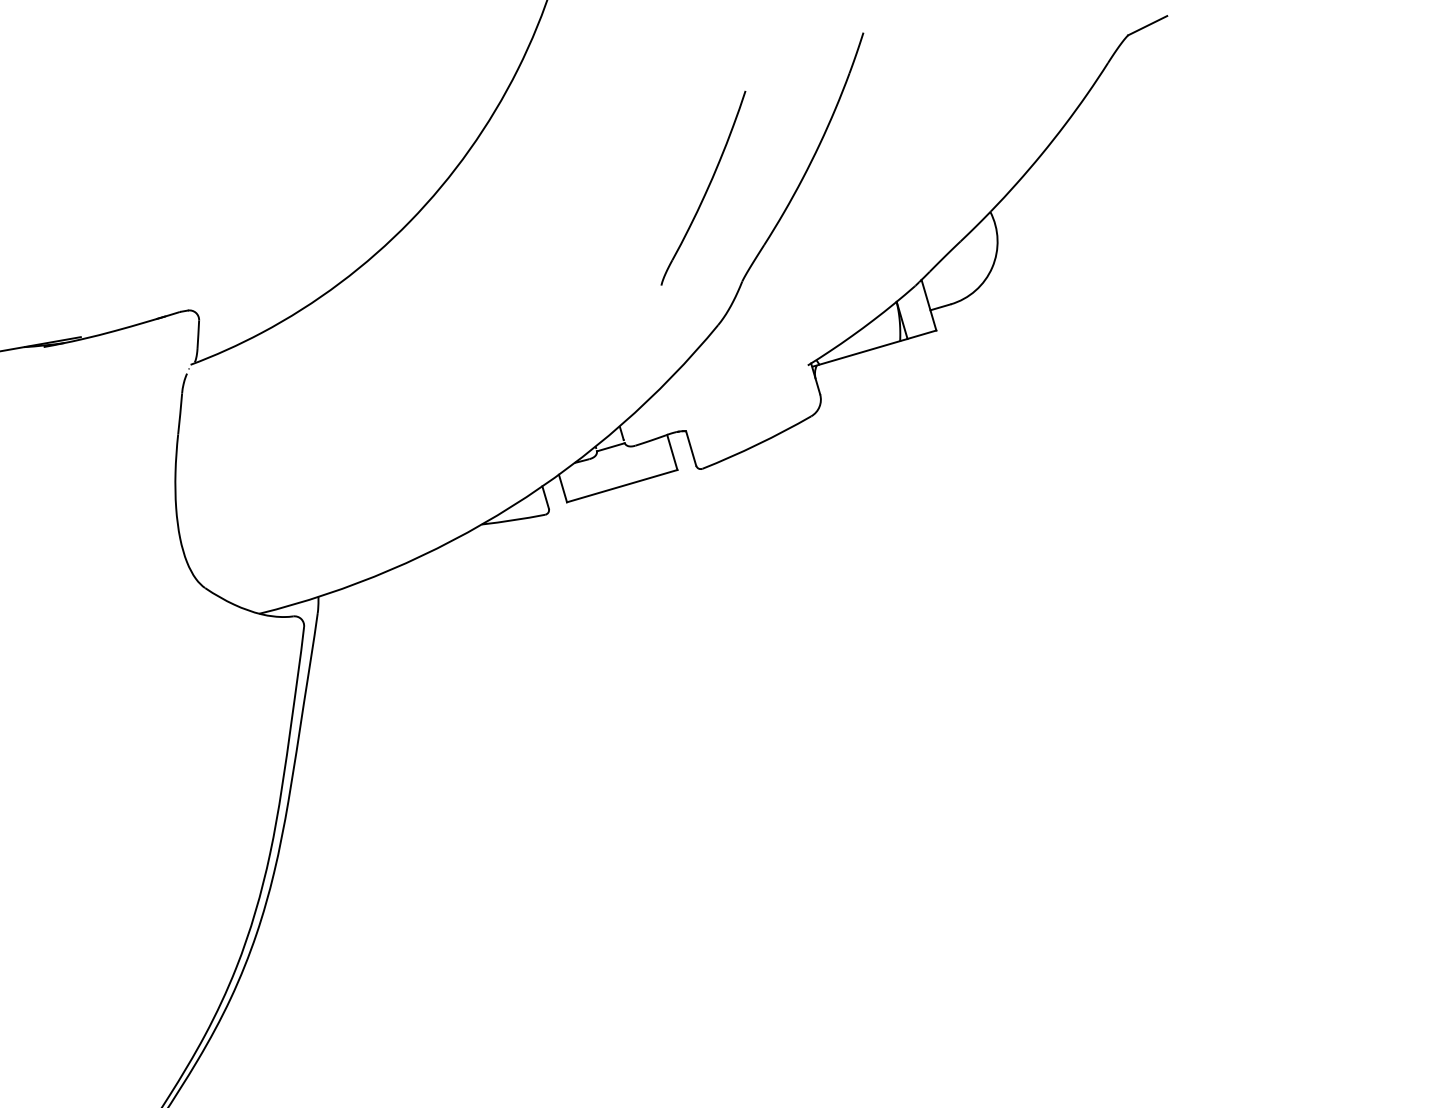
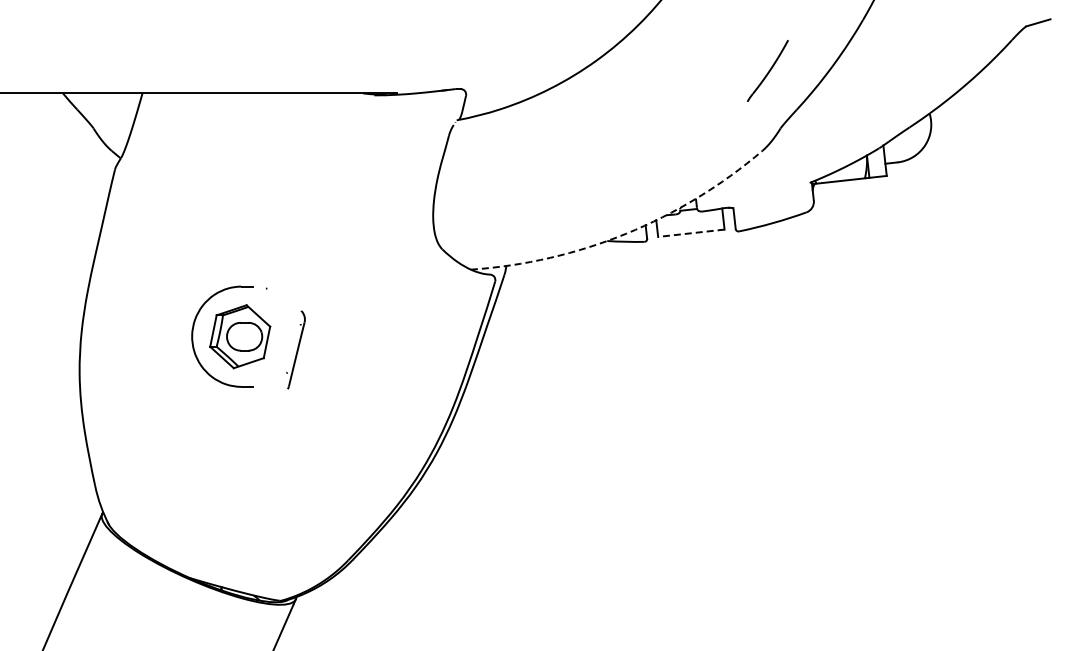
part: (702, 187) -> (767, 70), size x0.6
line: (620, 486) -> (690, 233), solid -> dashed
arc: (512, 505) -> (626, 233), solid -> dashed

